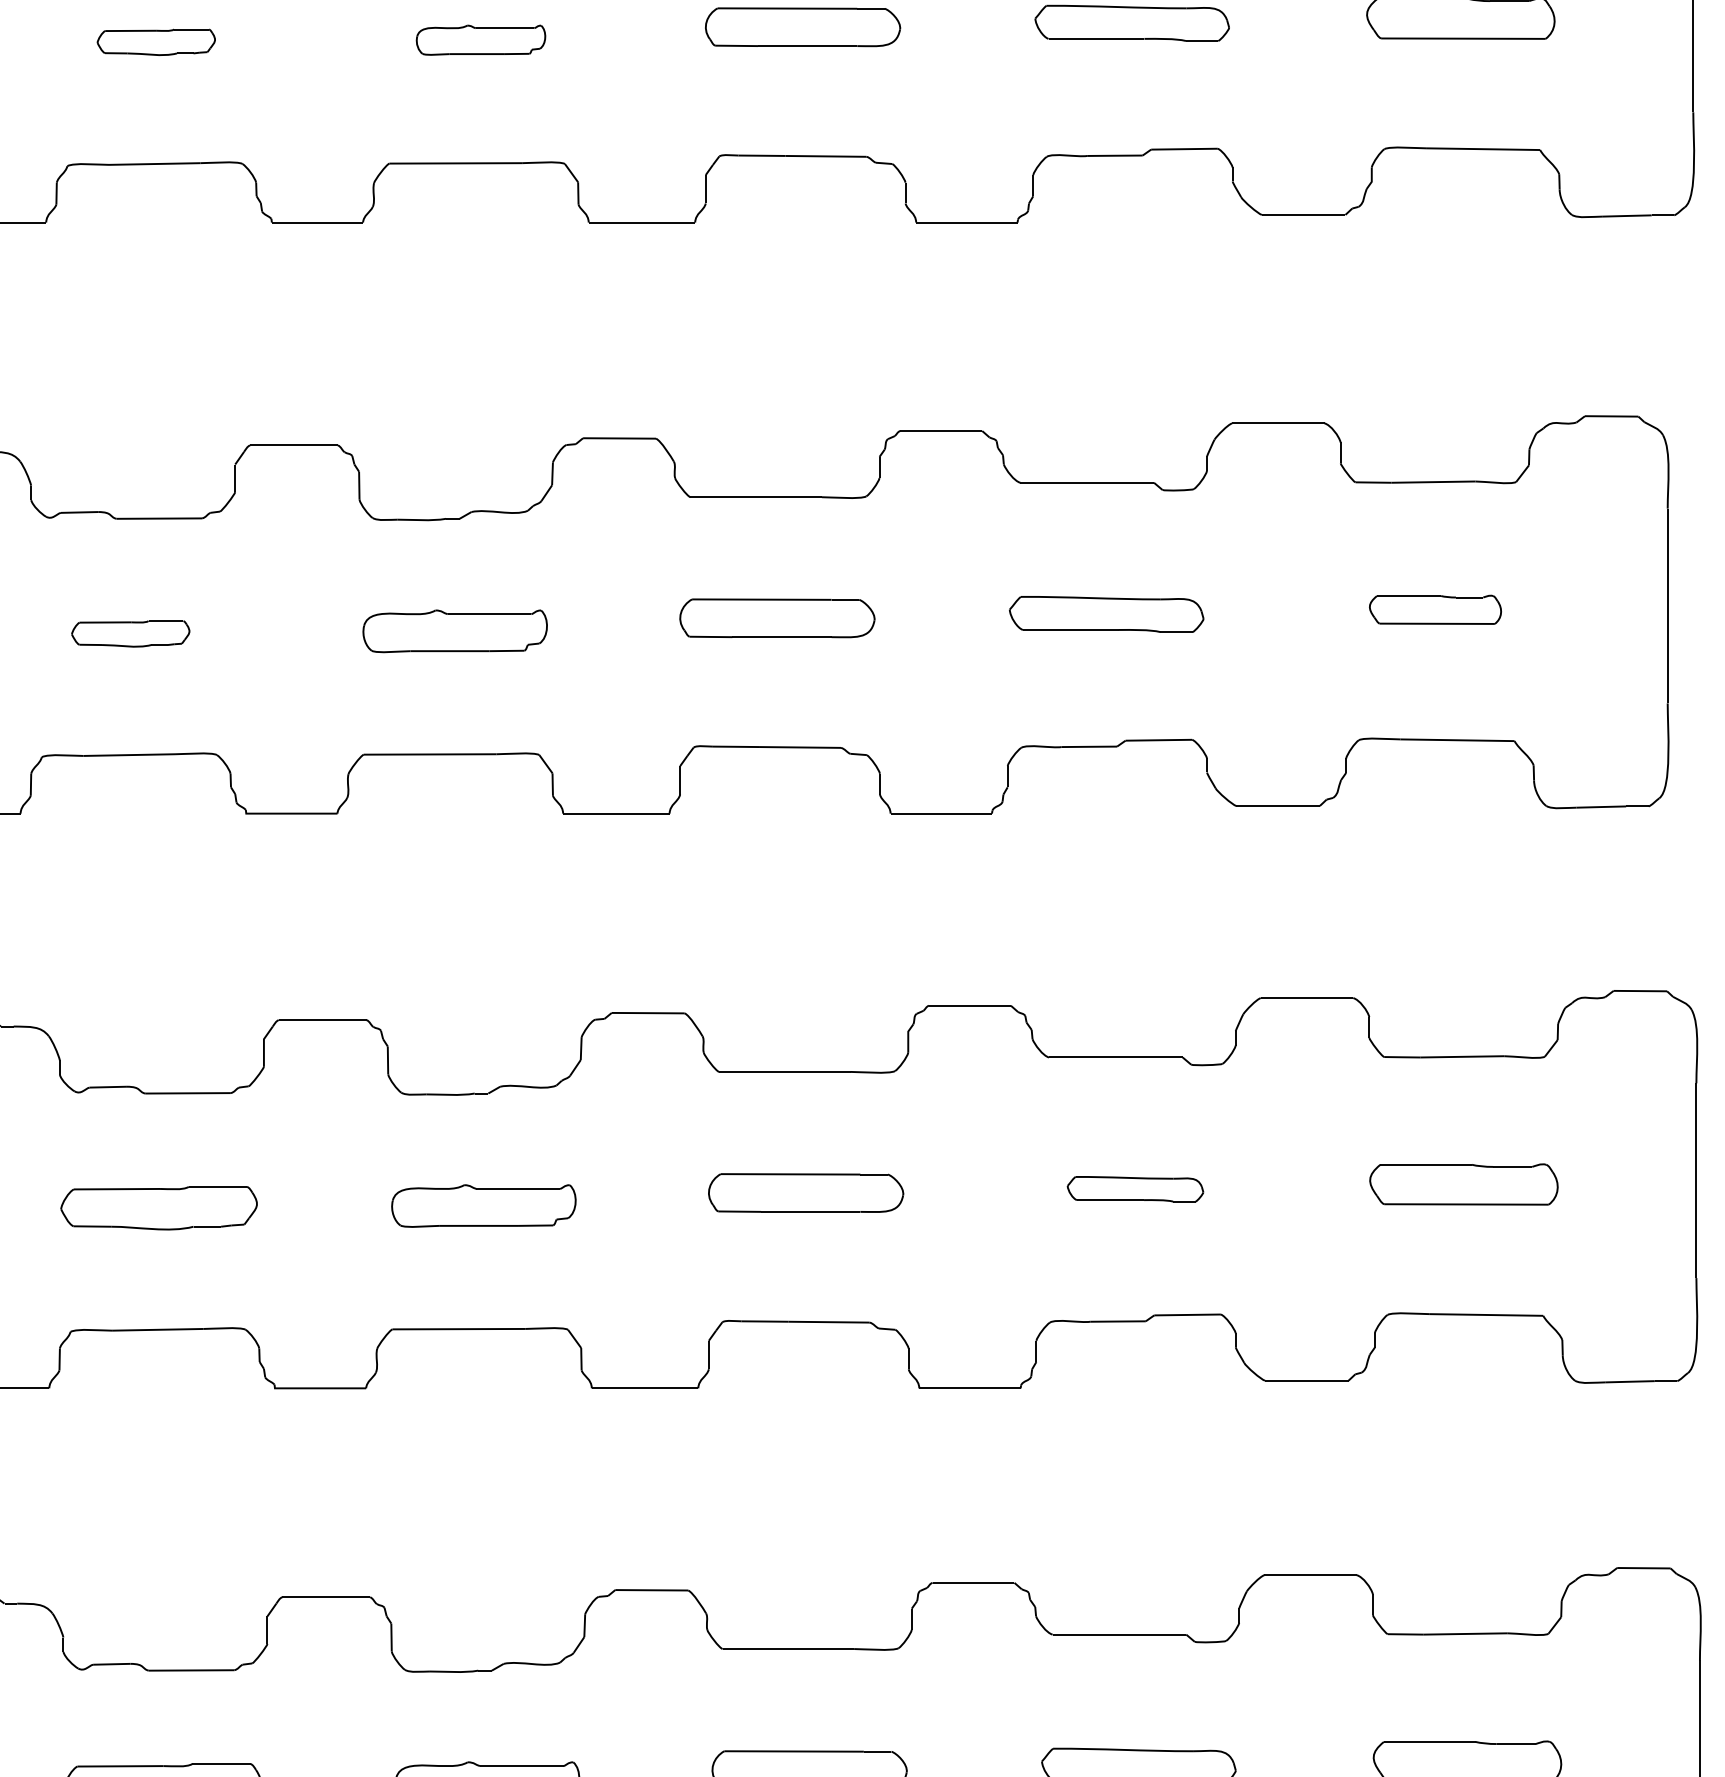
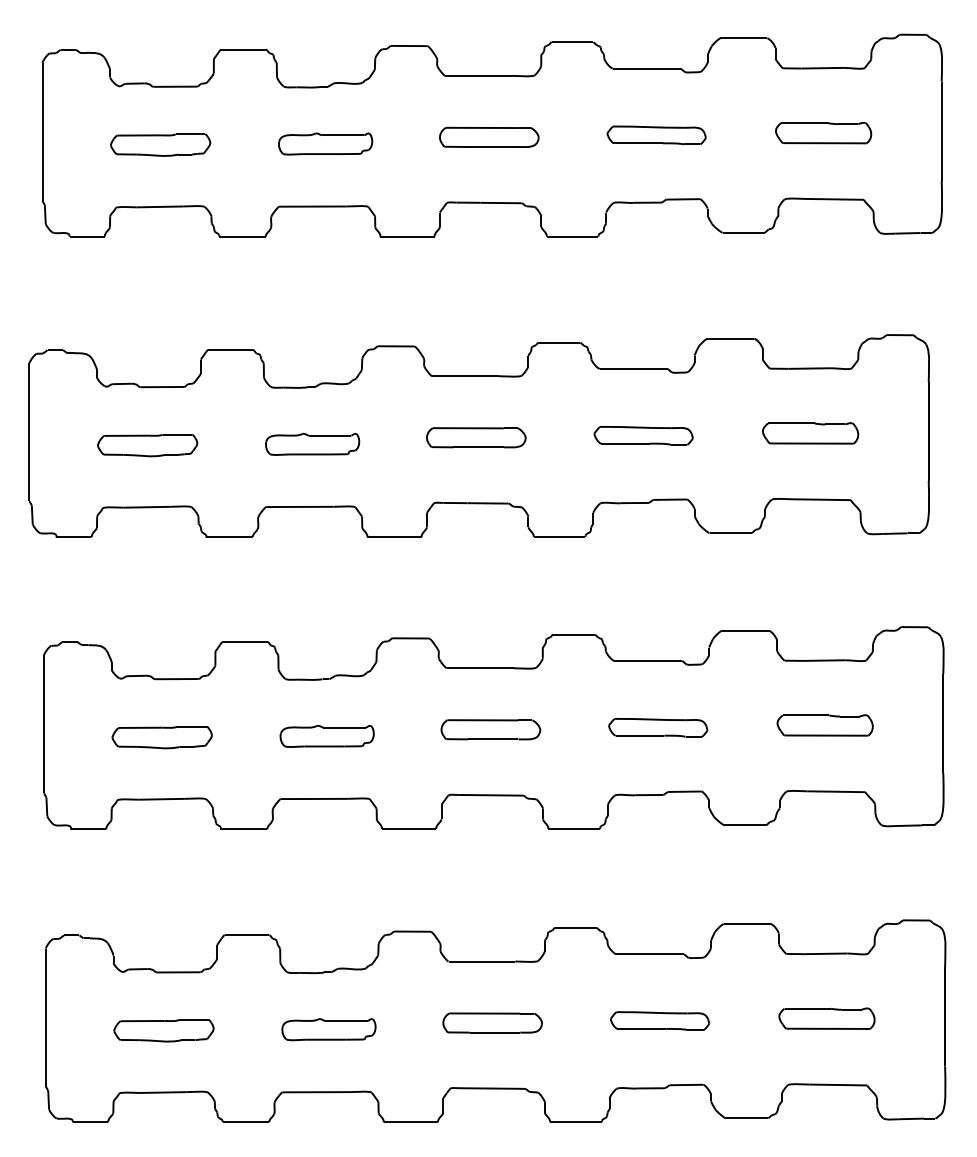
part: (480, 39) -> (325, 143), size x1.43
part: (155, 41) -> (160, 144), size x1.67
part: (1435, 609) -> (810, 433), size x1.43
part: (130, 633) -> (147, 445), size x1.67
part: (1135, 1188) -> (658, 727), size x1.43

